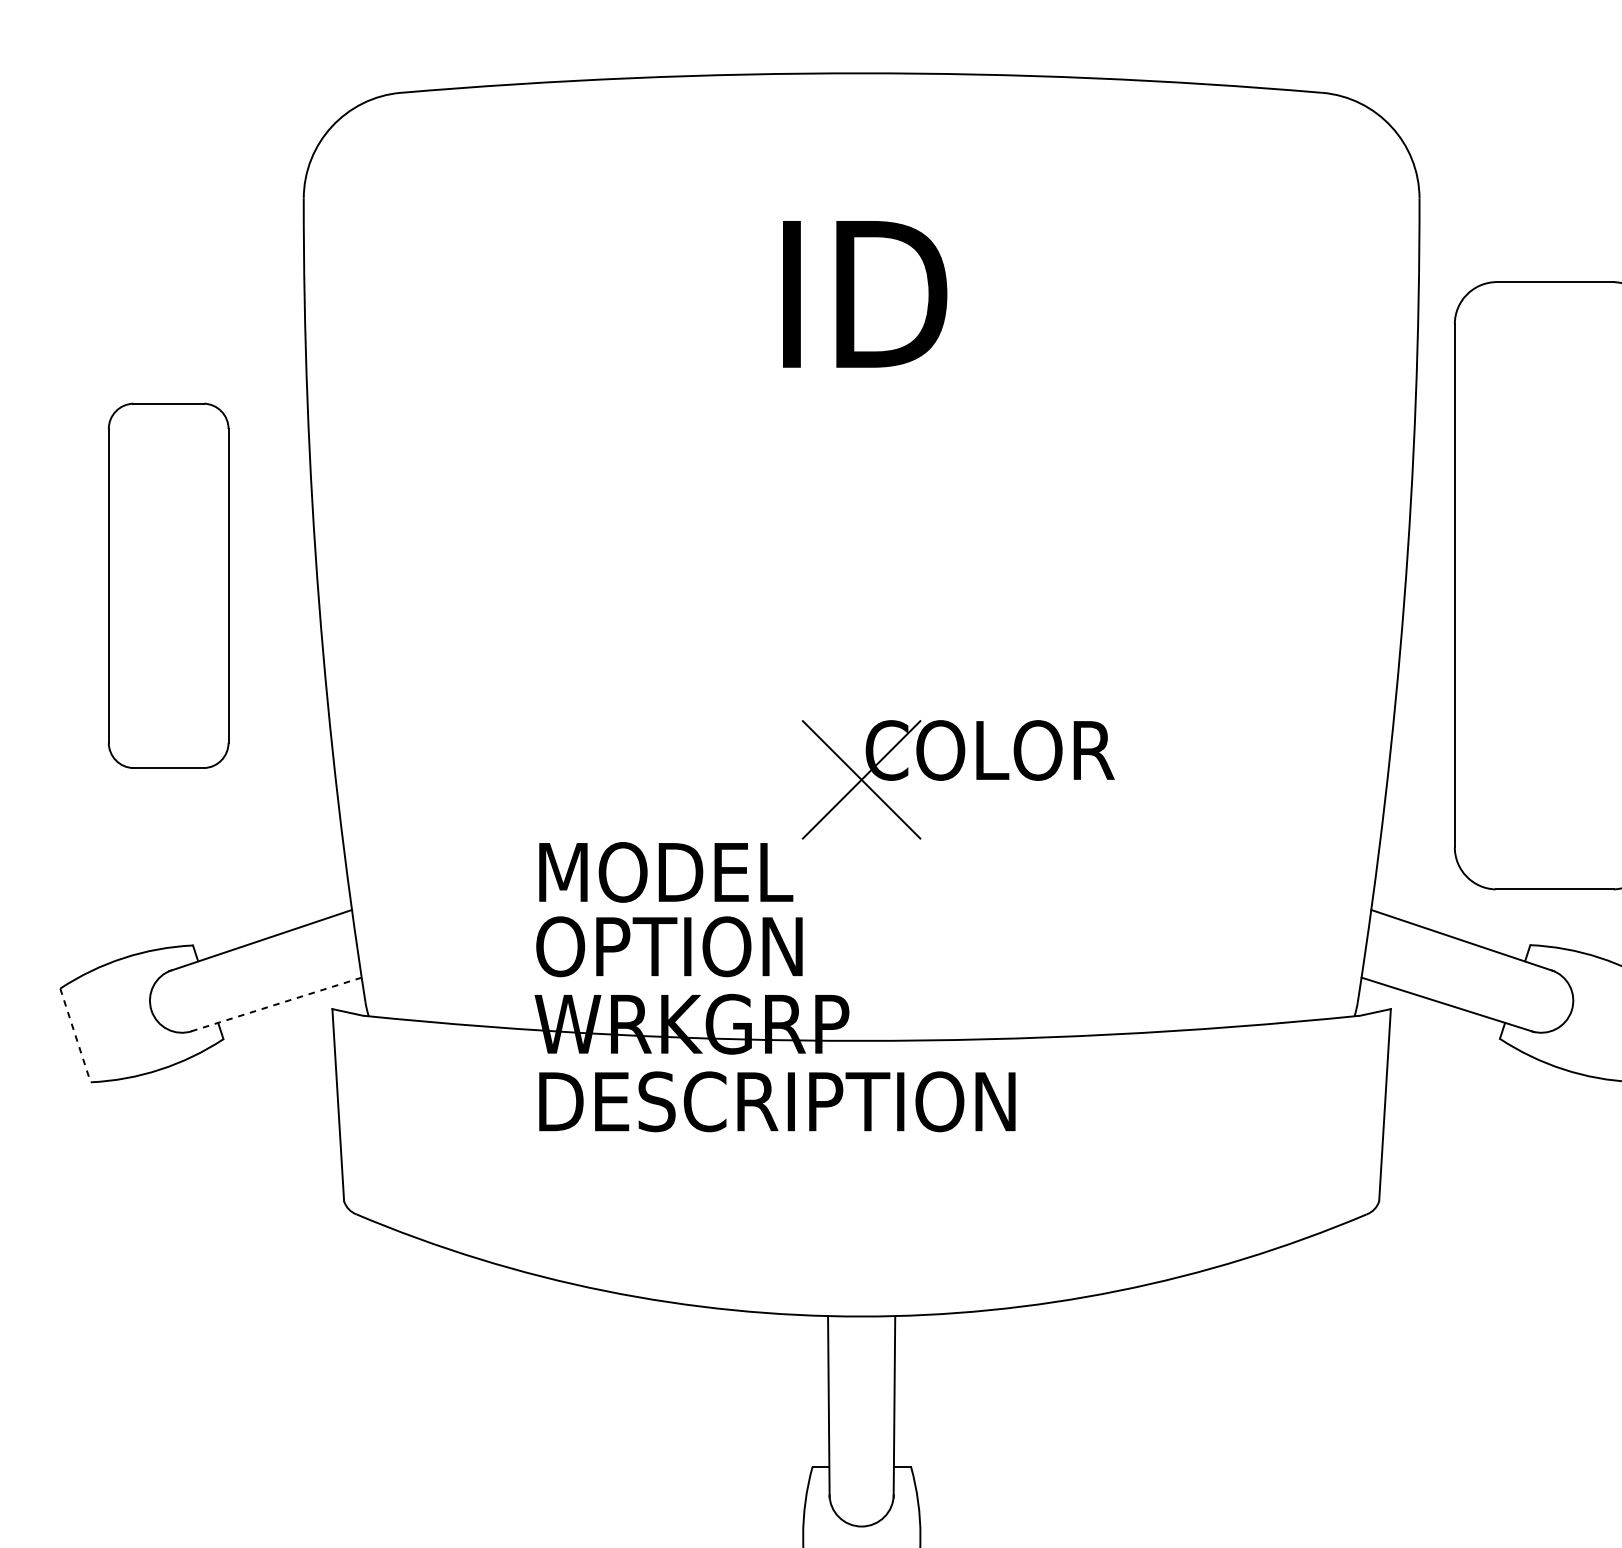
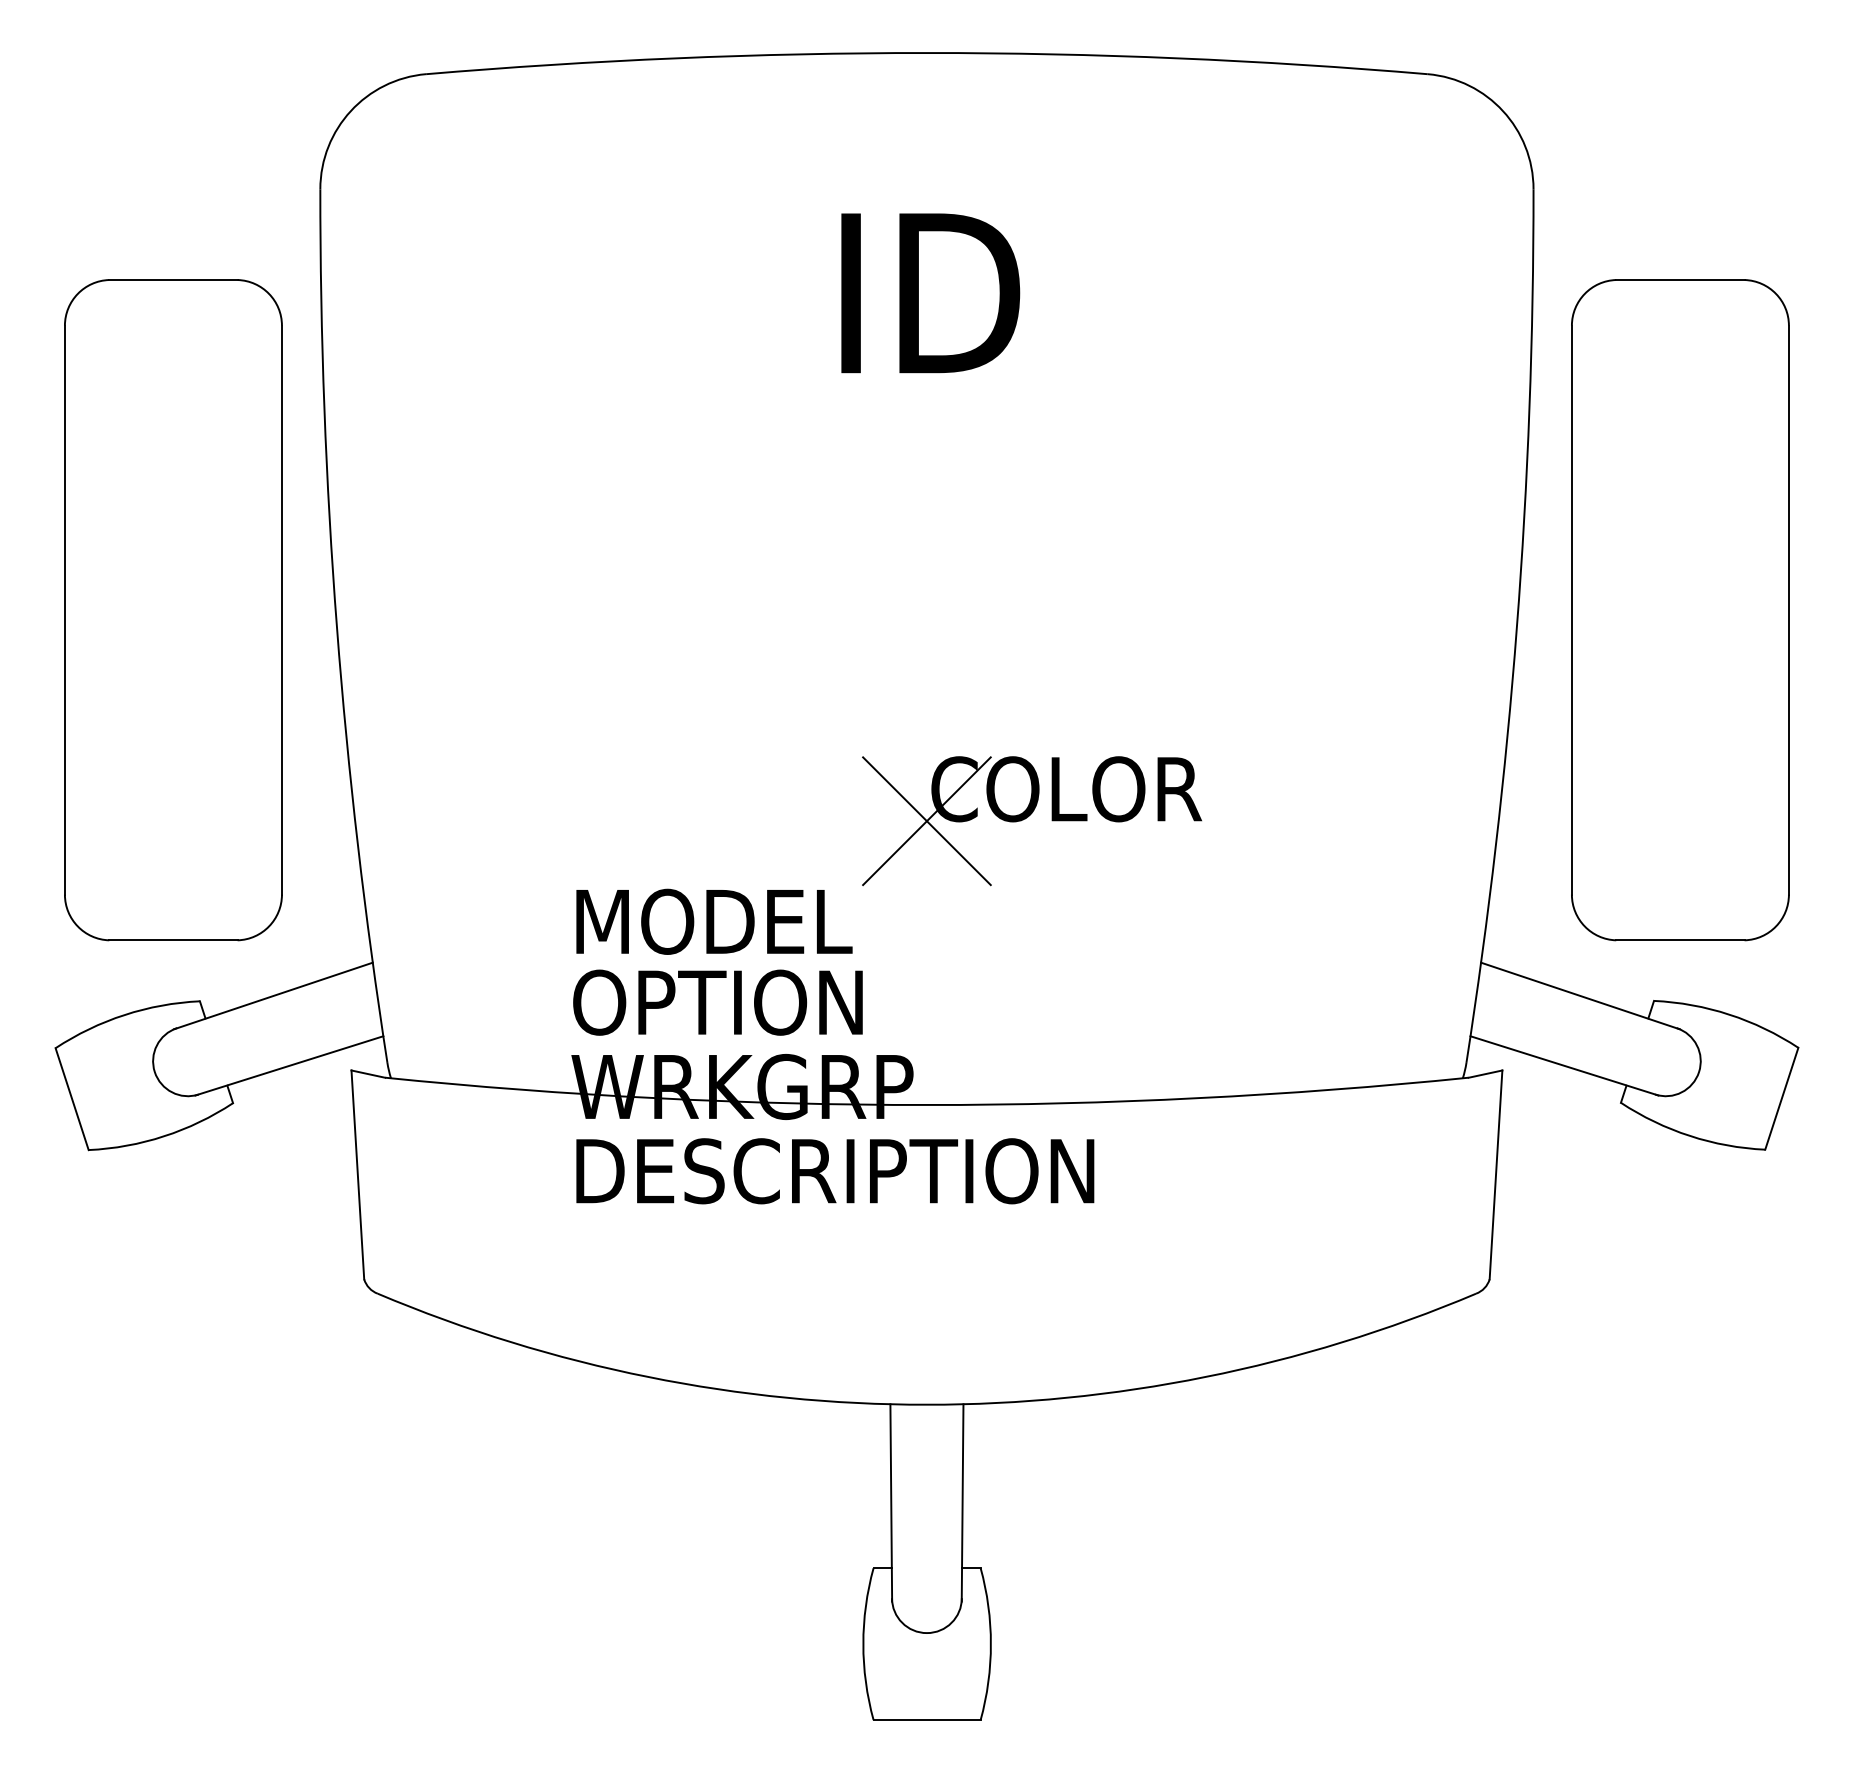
part: (168, 586) -> (173, 610), size x1.67
line: (274, 1005) -> (288, 1066), dashed -> solid
line: (75, 1035) -> (72, 1099), dashed -> solid

